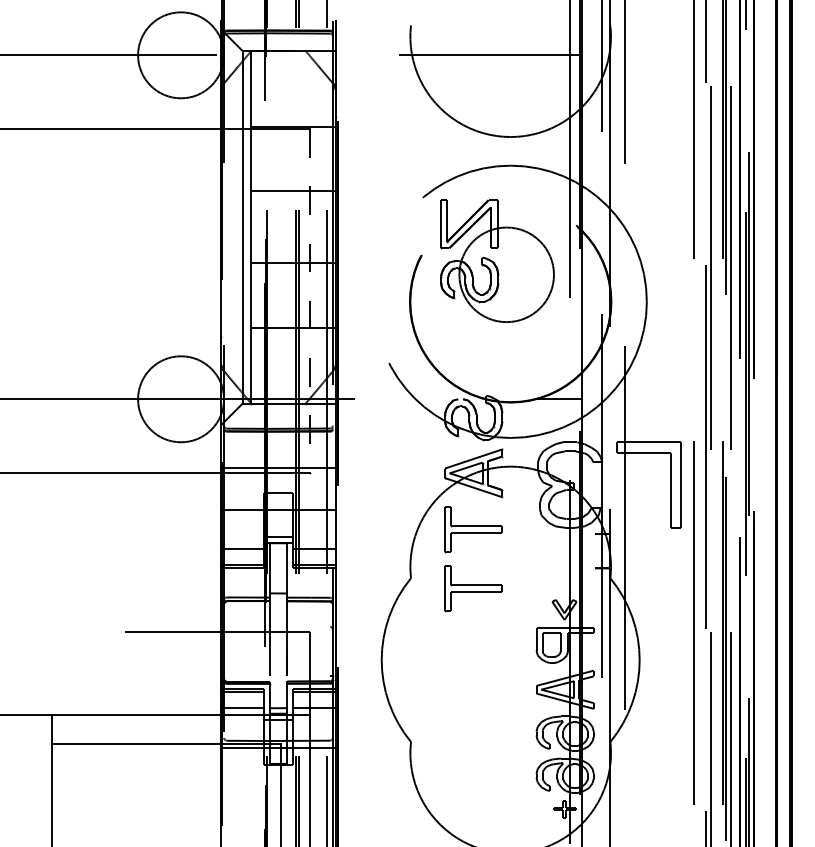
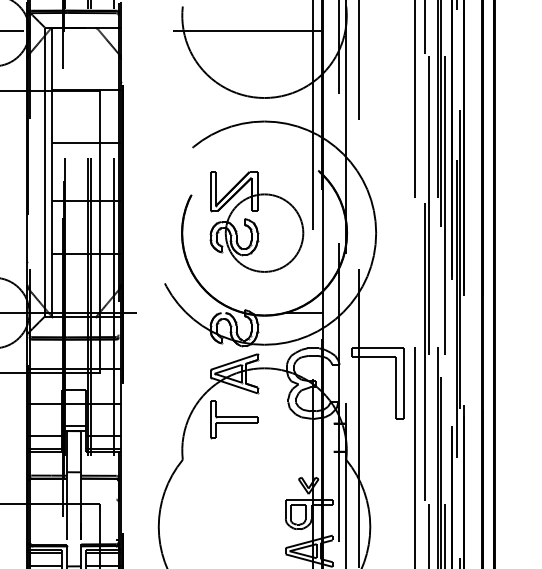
part: (497, 260) -> (257, 221), moved
line: (310, 300) -> (100, 232), dashed -> solid
part: (473, 588) -> (234, 468), removed

